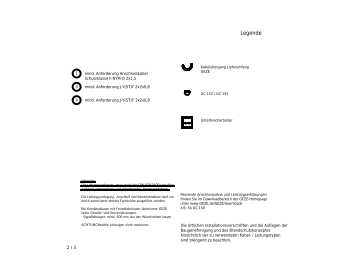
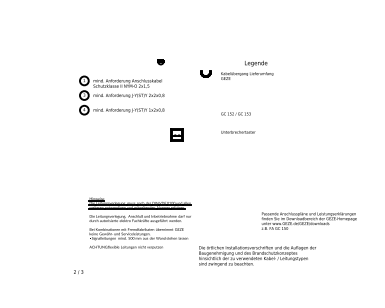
text: (251, 33) -> (256, 63), moved
part: (186, 93) -> (160, 62), moved
text: (214, 93) -> (235, 113), moved
part: (186, 122) -> (176, 134), moved
text: (223, 200) -> (308, 220), moved

